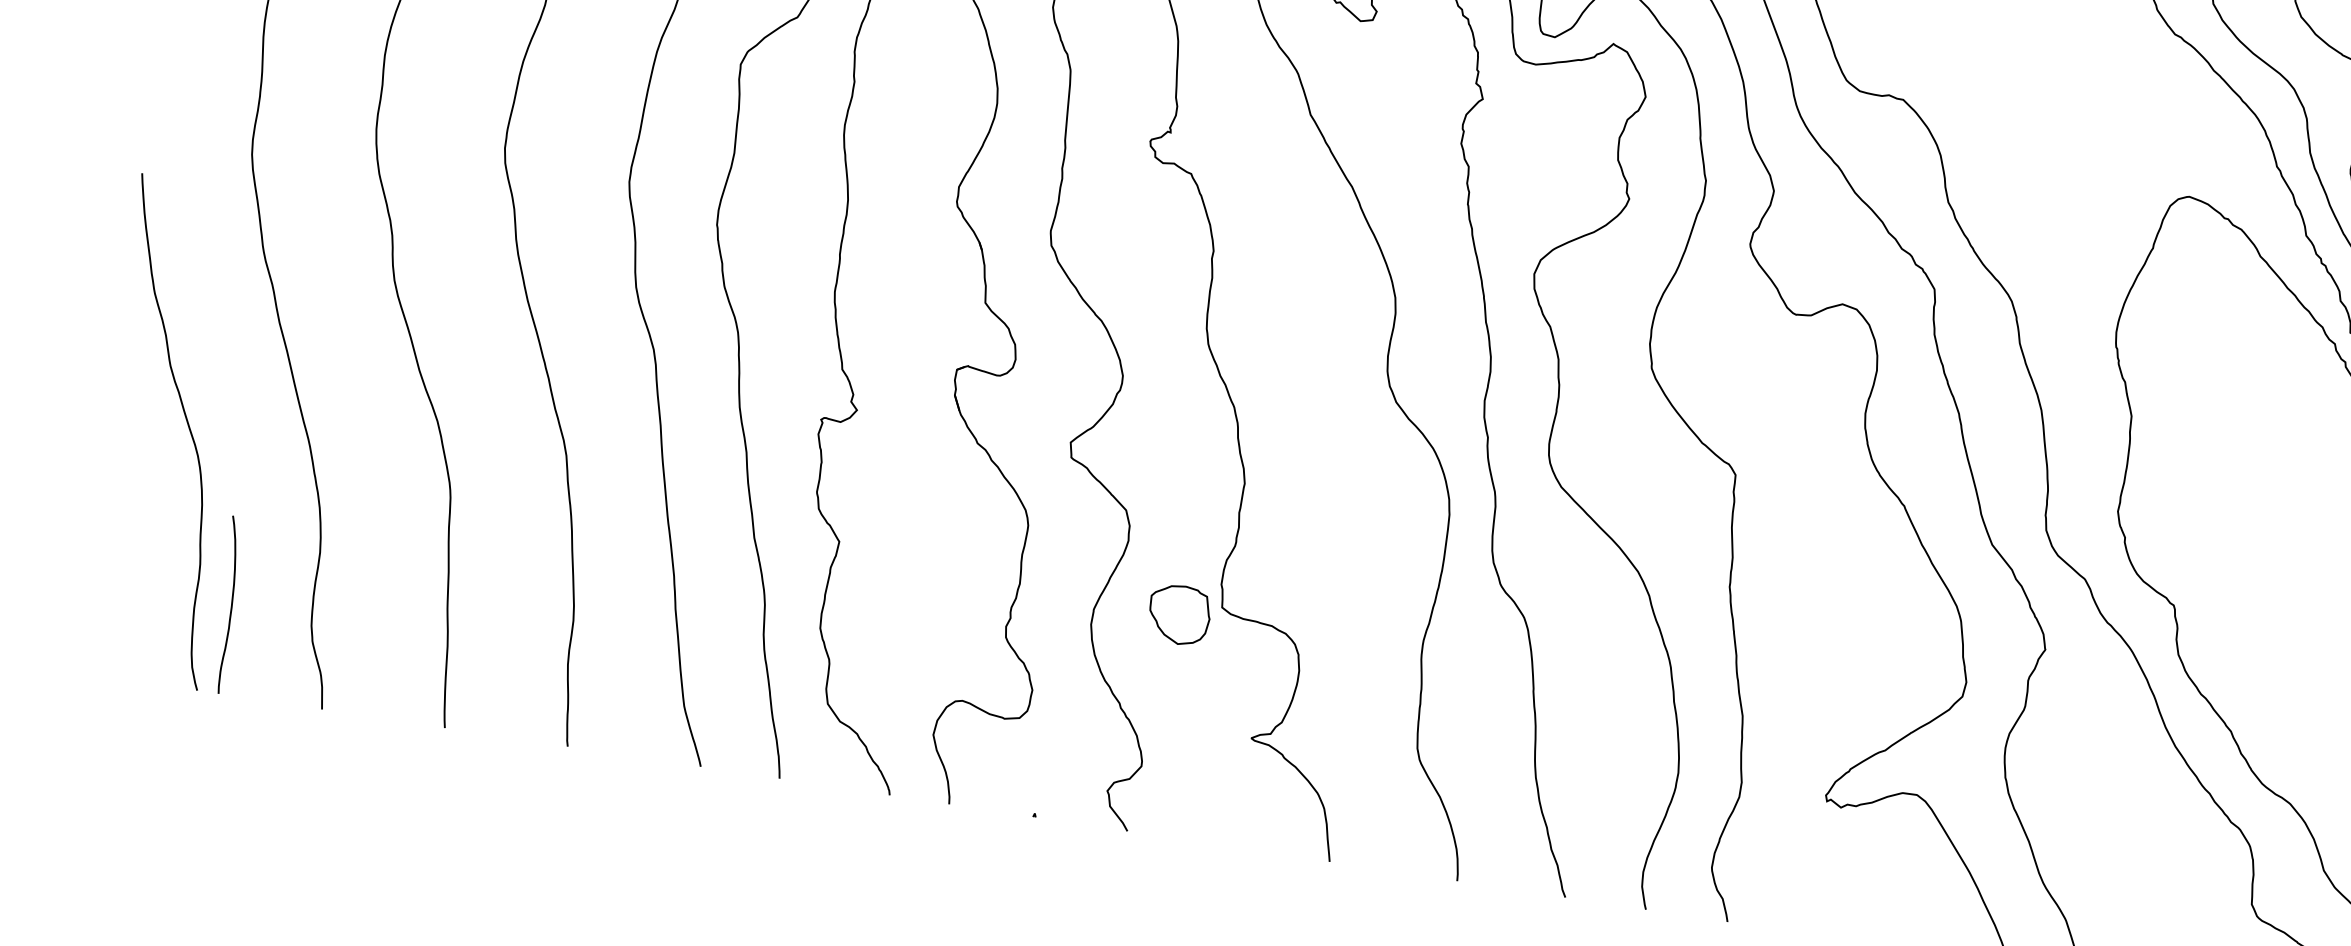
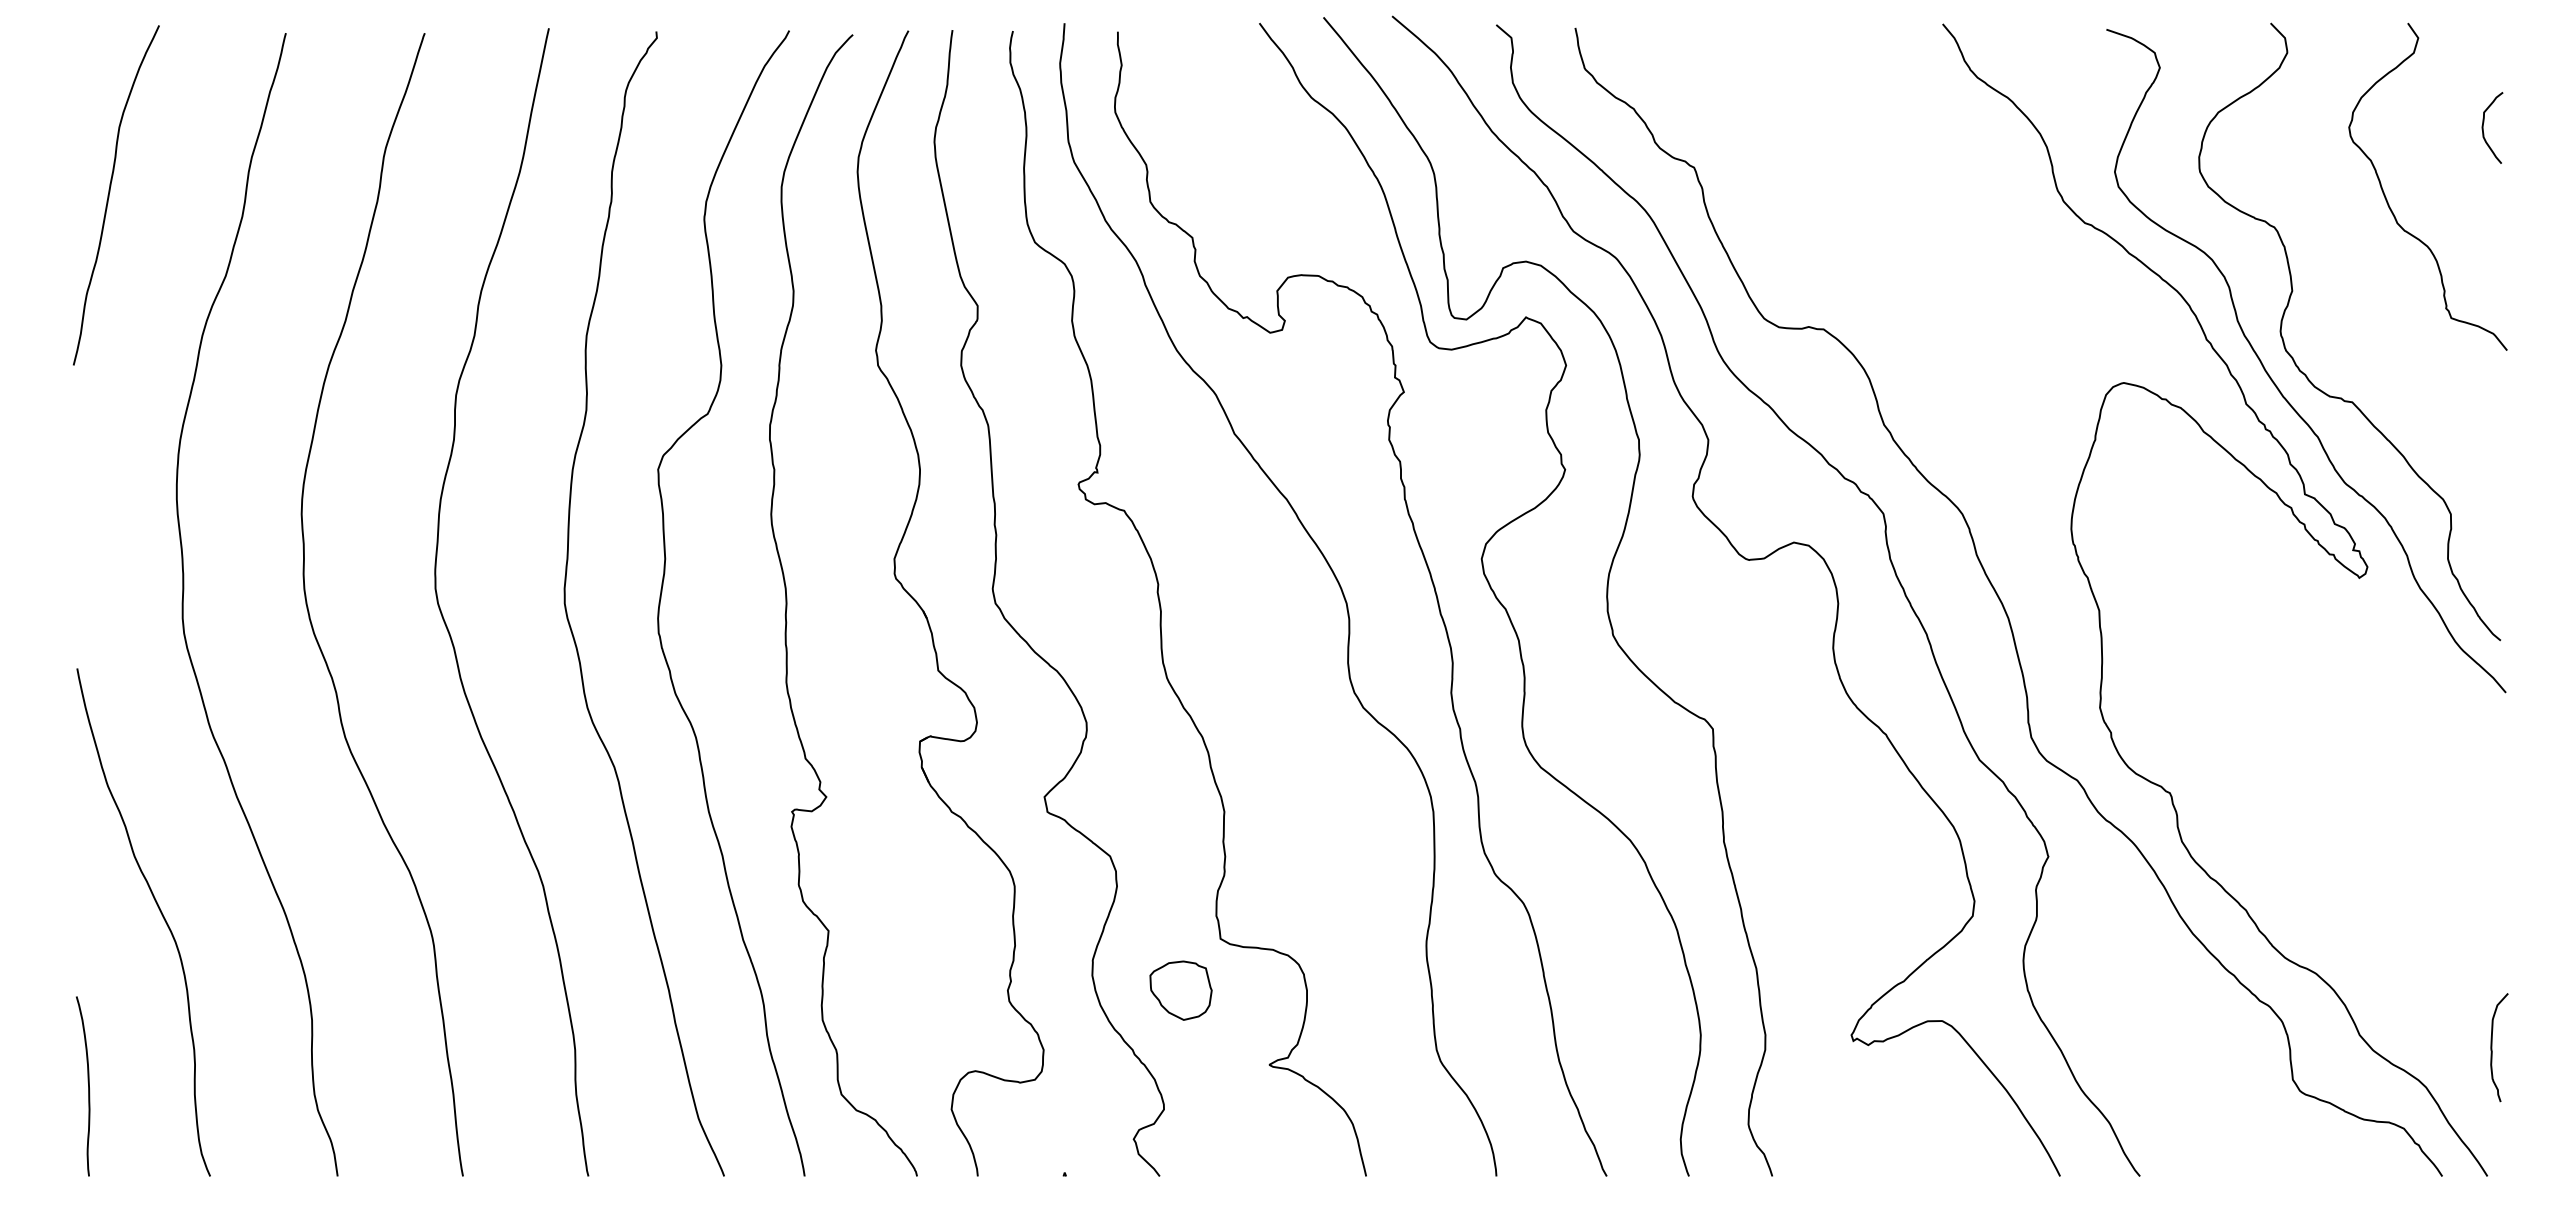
curve: (231, 605) -> (88, 1086), moved
part: (1178, 614) -> (1180, 990), moved

